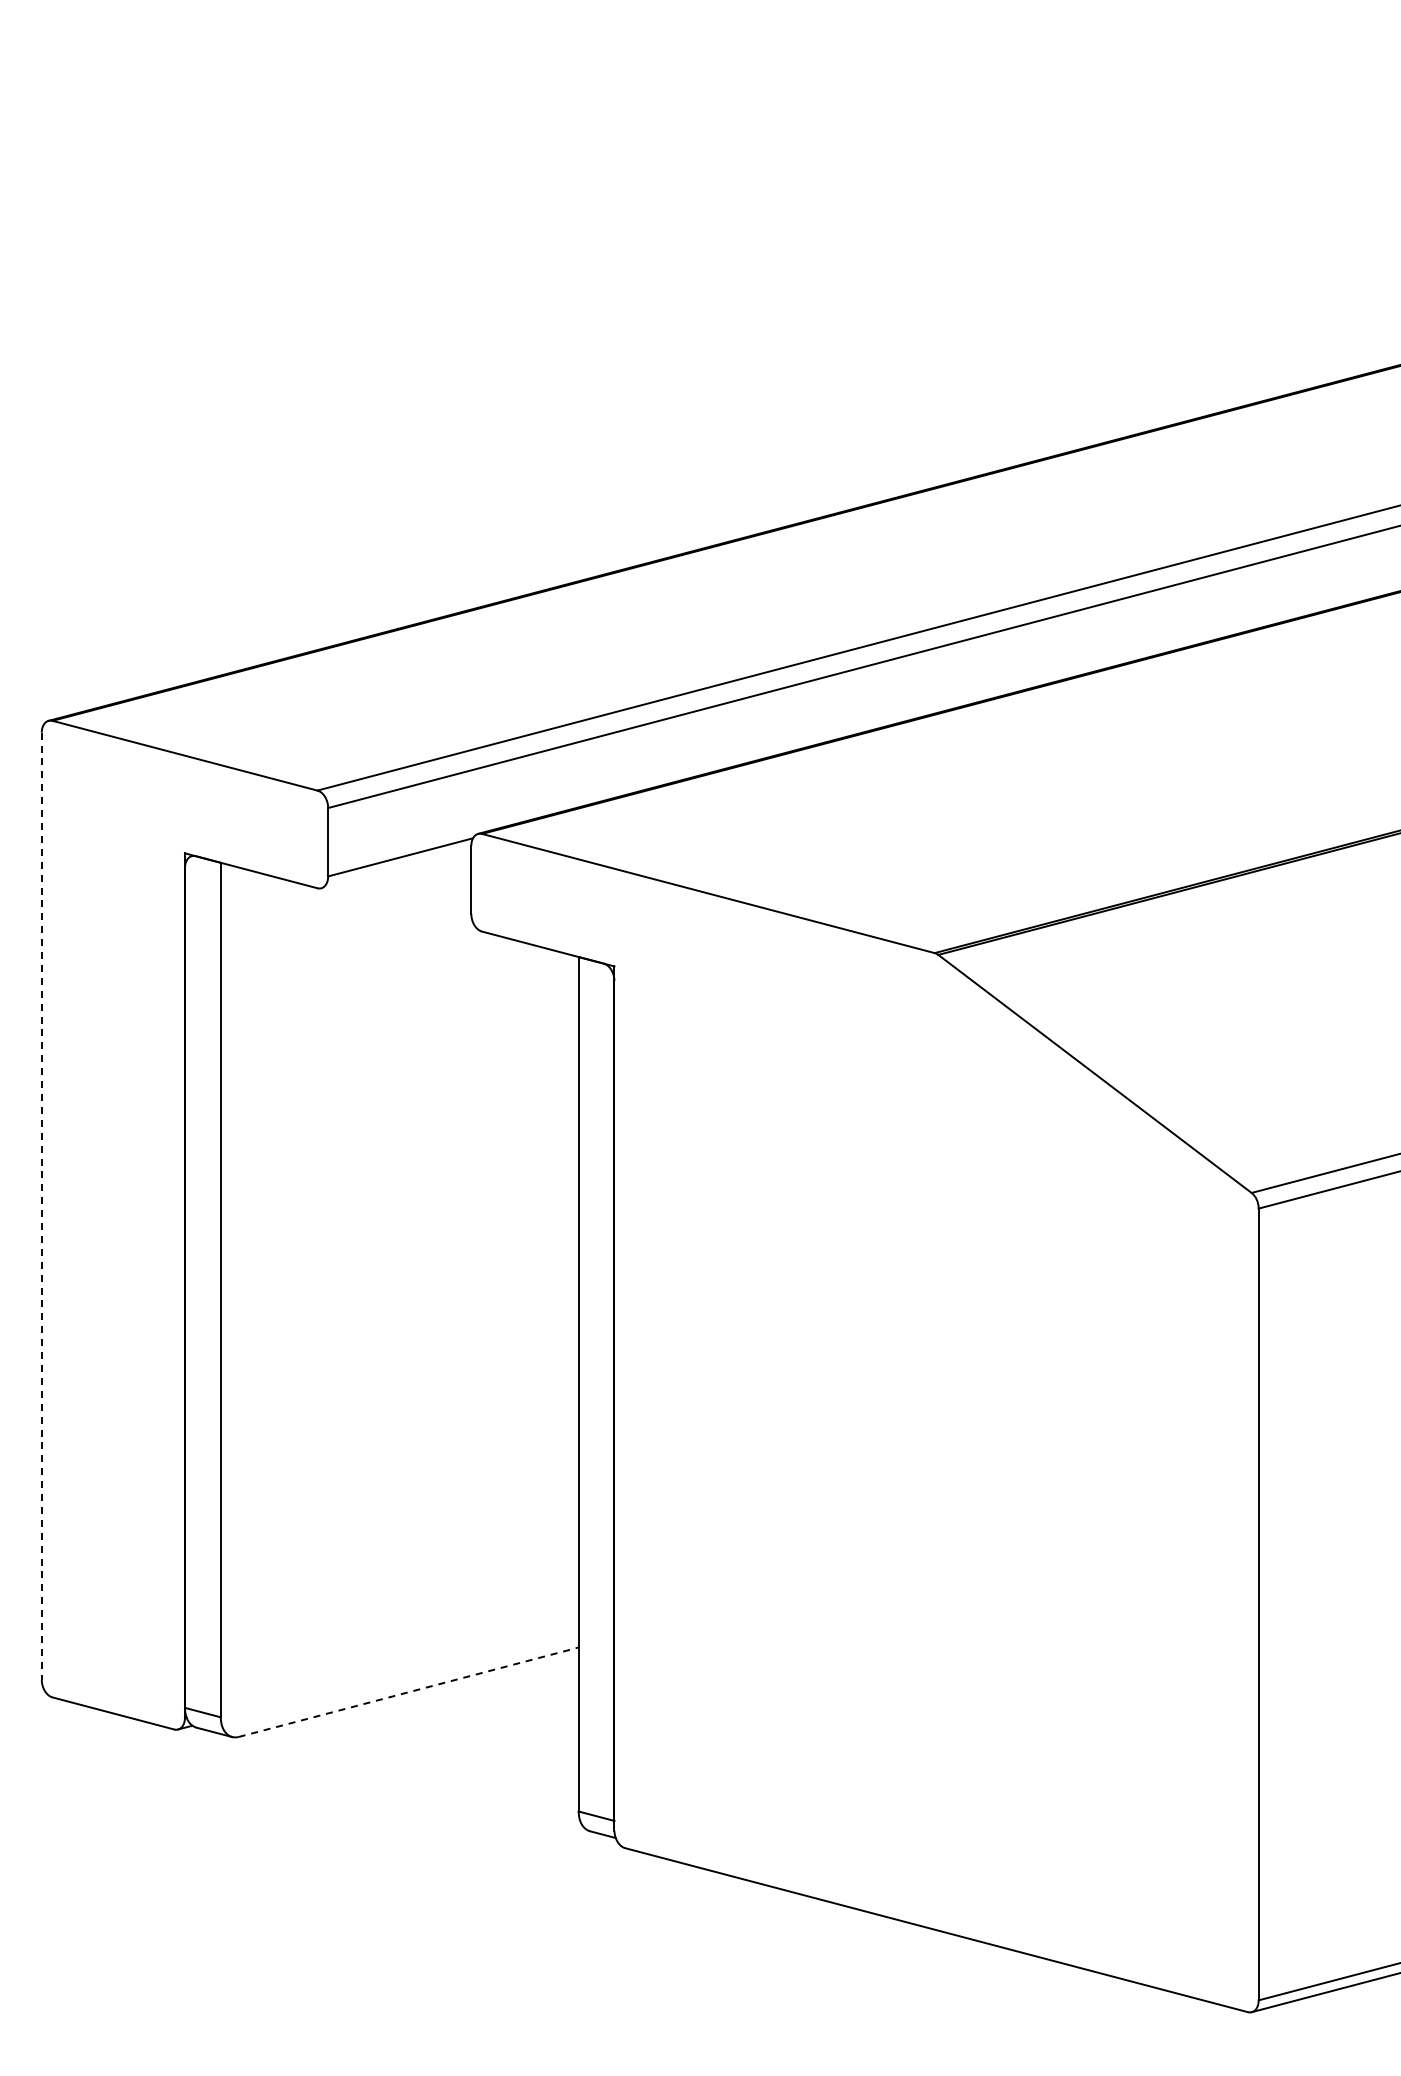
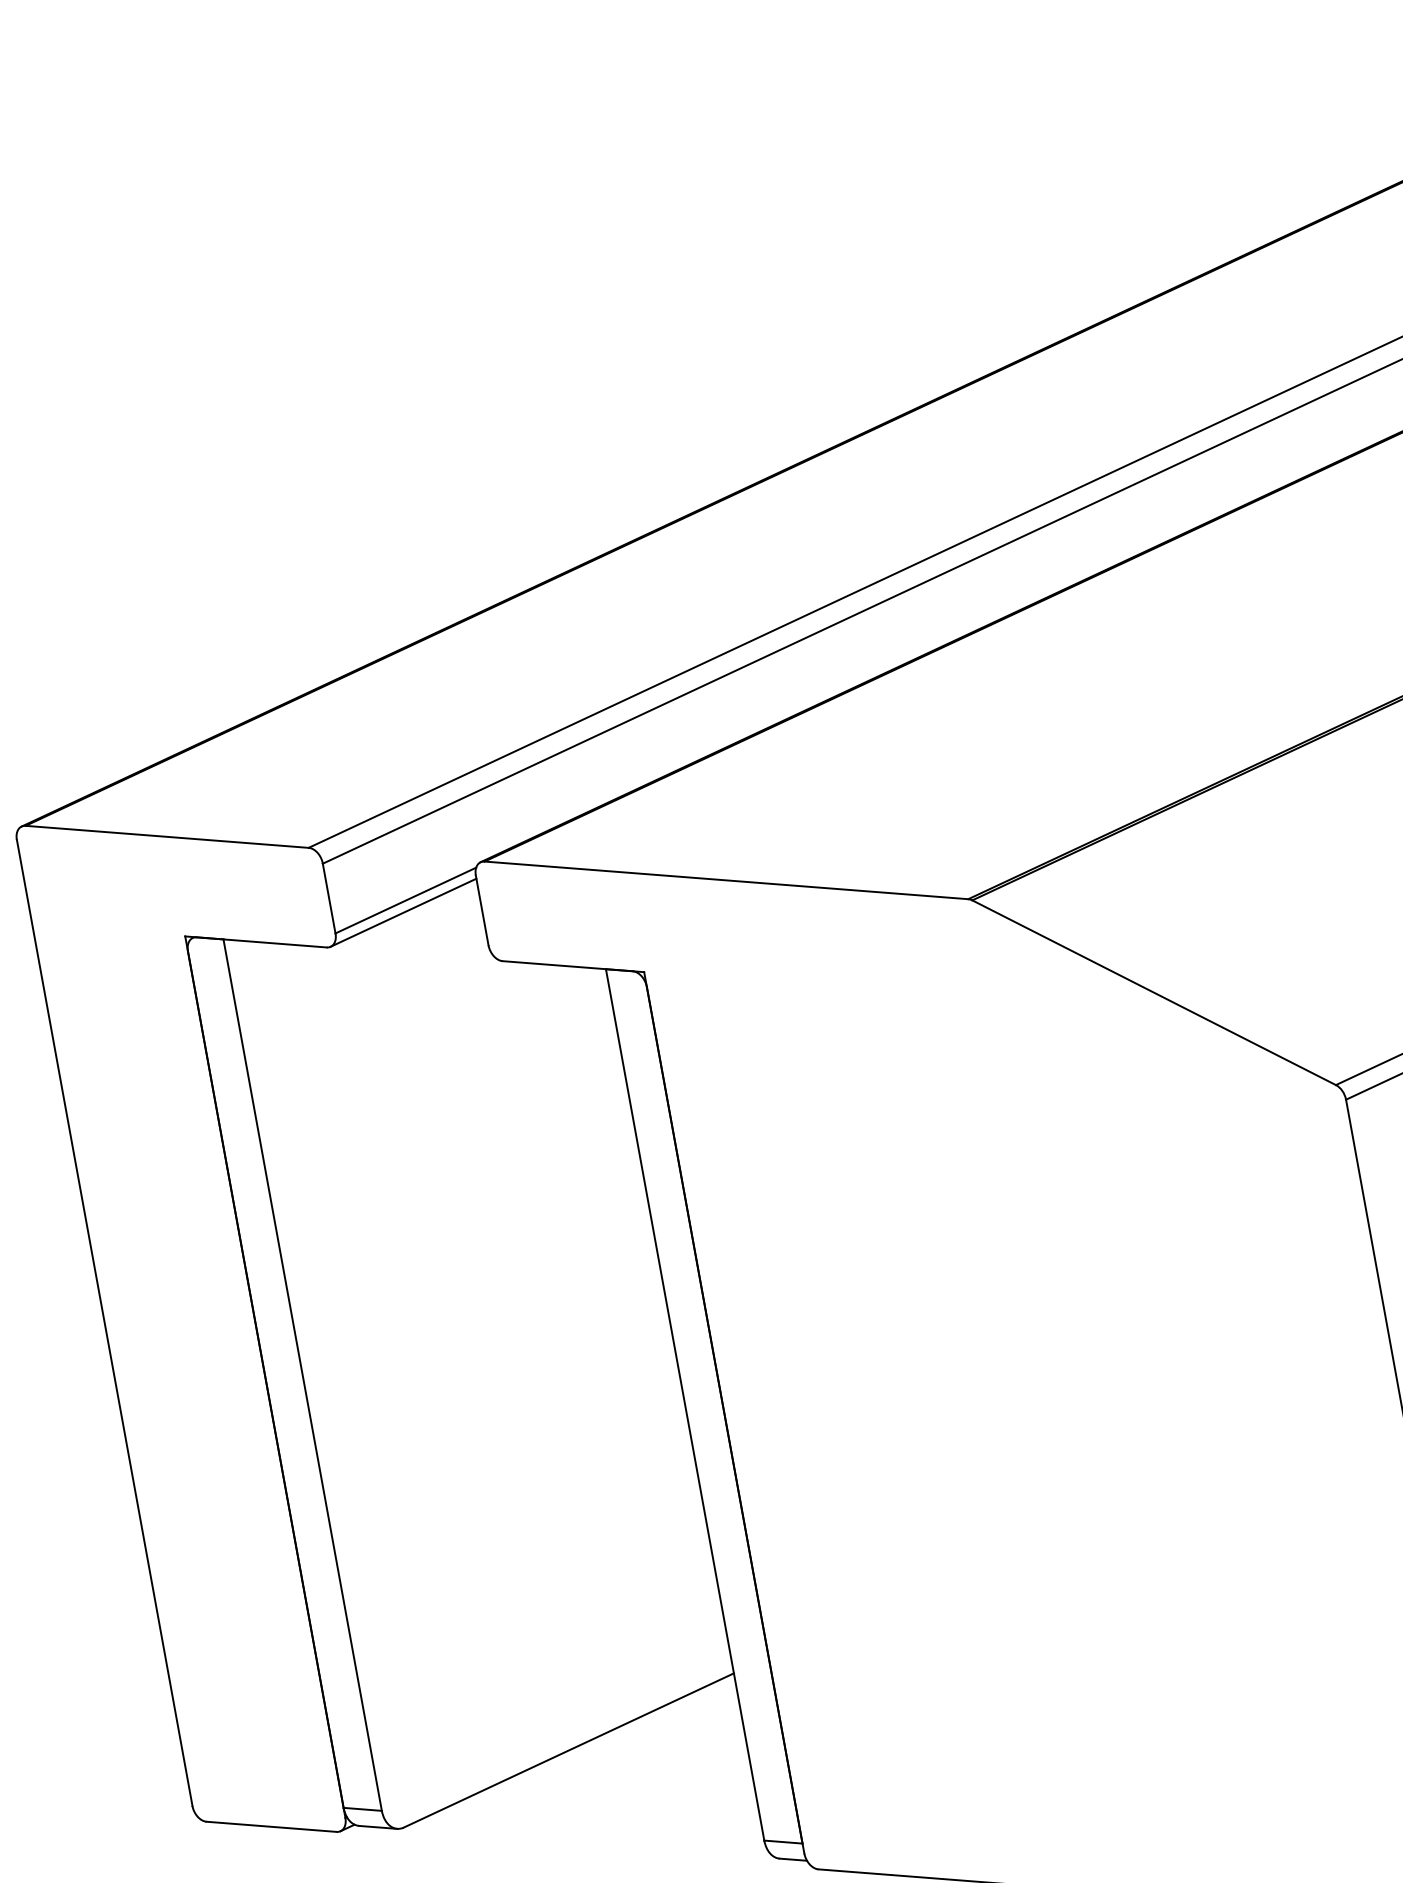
line: (396, 868) -> (403, 912), added
line: (41, 1206) -> (104, 1323), dashed -> solid
line: (408, 1692) -> (568, 1750), dashed -> solid

